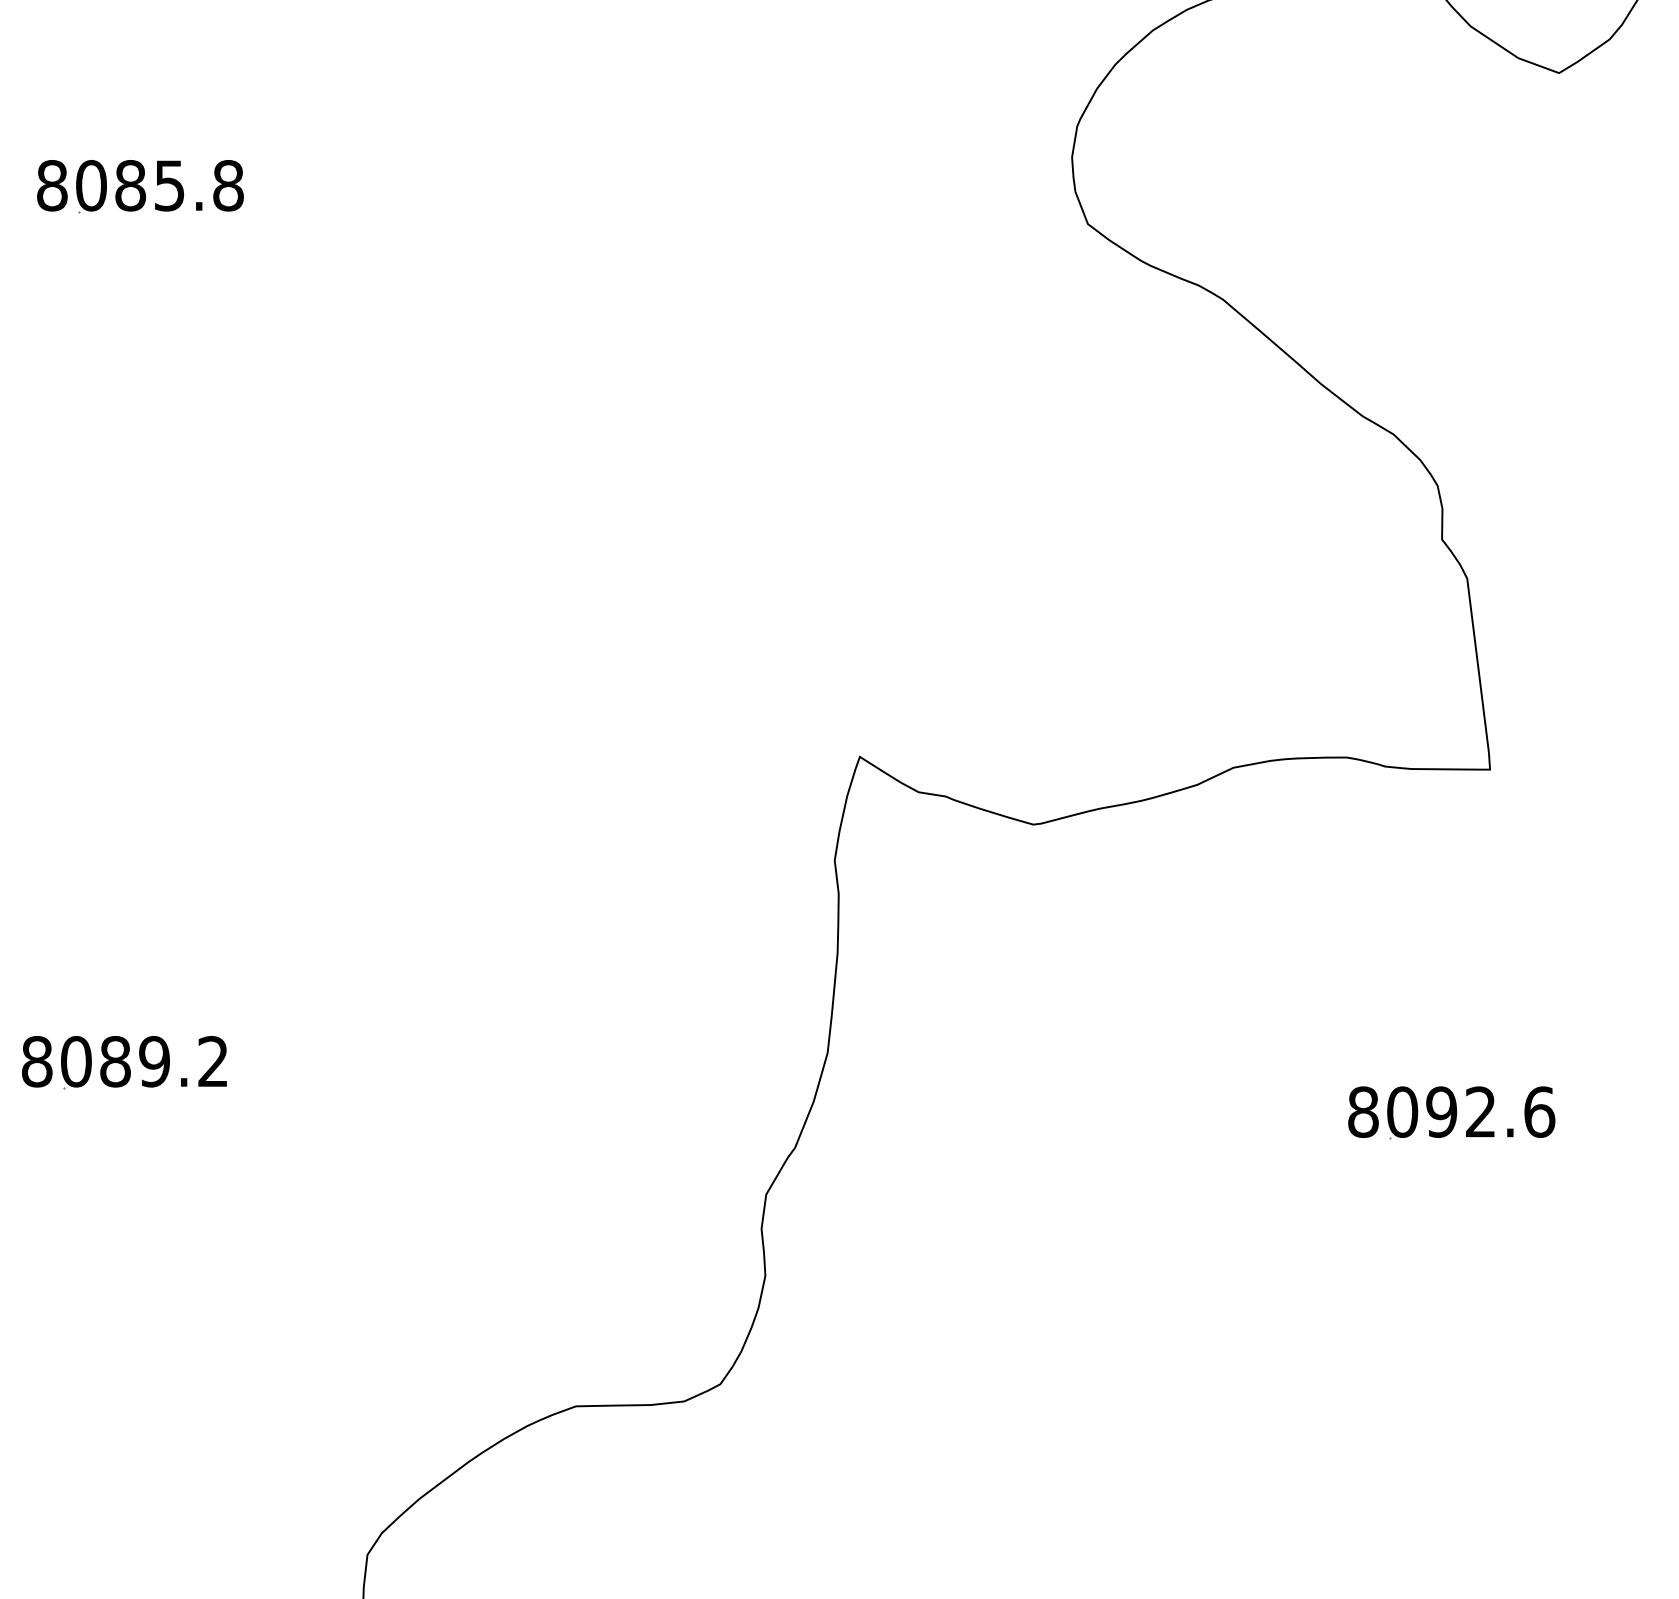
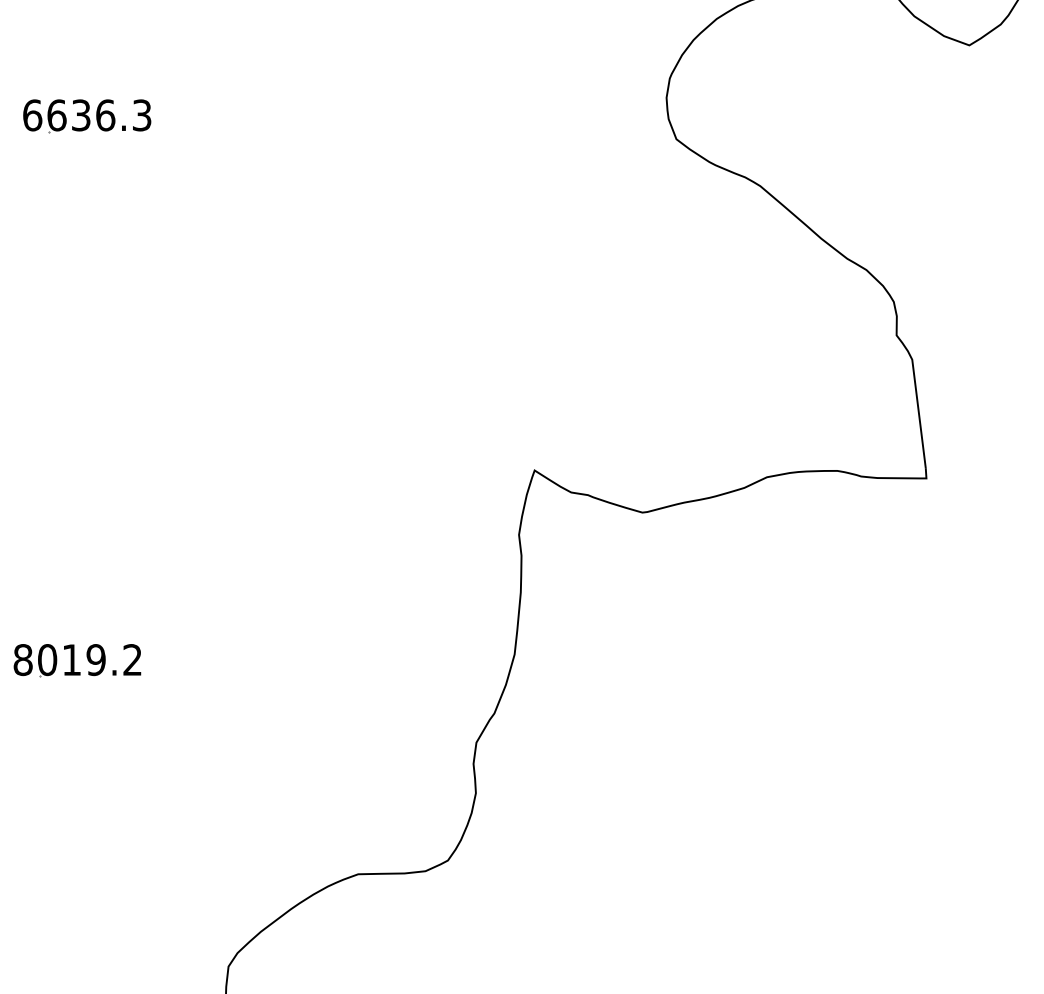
text: (140, 185) -> (87, 115), 8085.8 -> 6636.3
text: (114, 1062) -> (71, 660), 8089.2 -> 8019.2
part: (1451, 1113) -> (902, 692), removed

